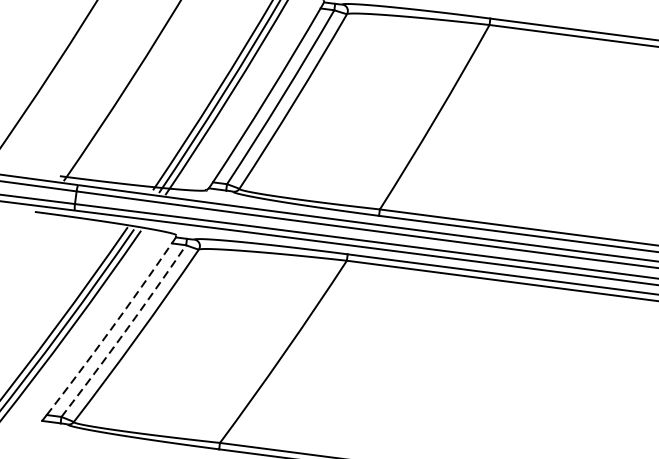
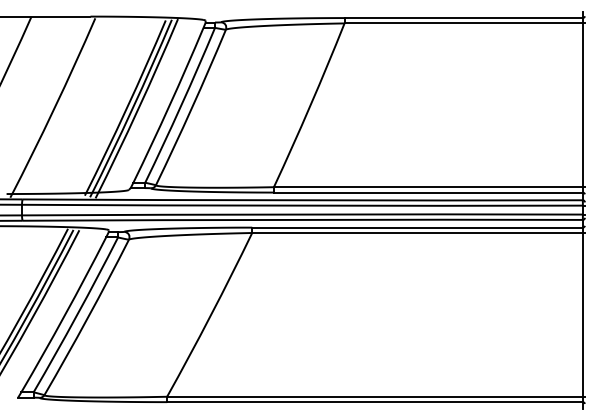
arc: (110, 330) -> (64, 315), dashed -> solid
arc: (124, 331) -> (76, 315), dashed -> solid

